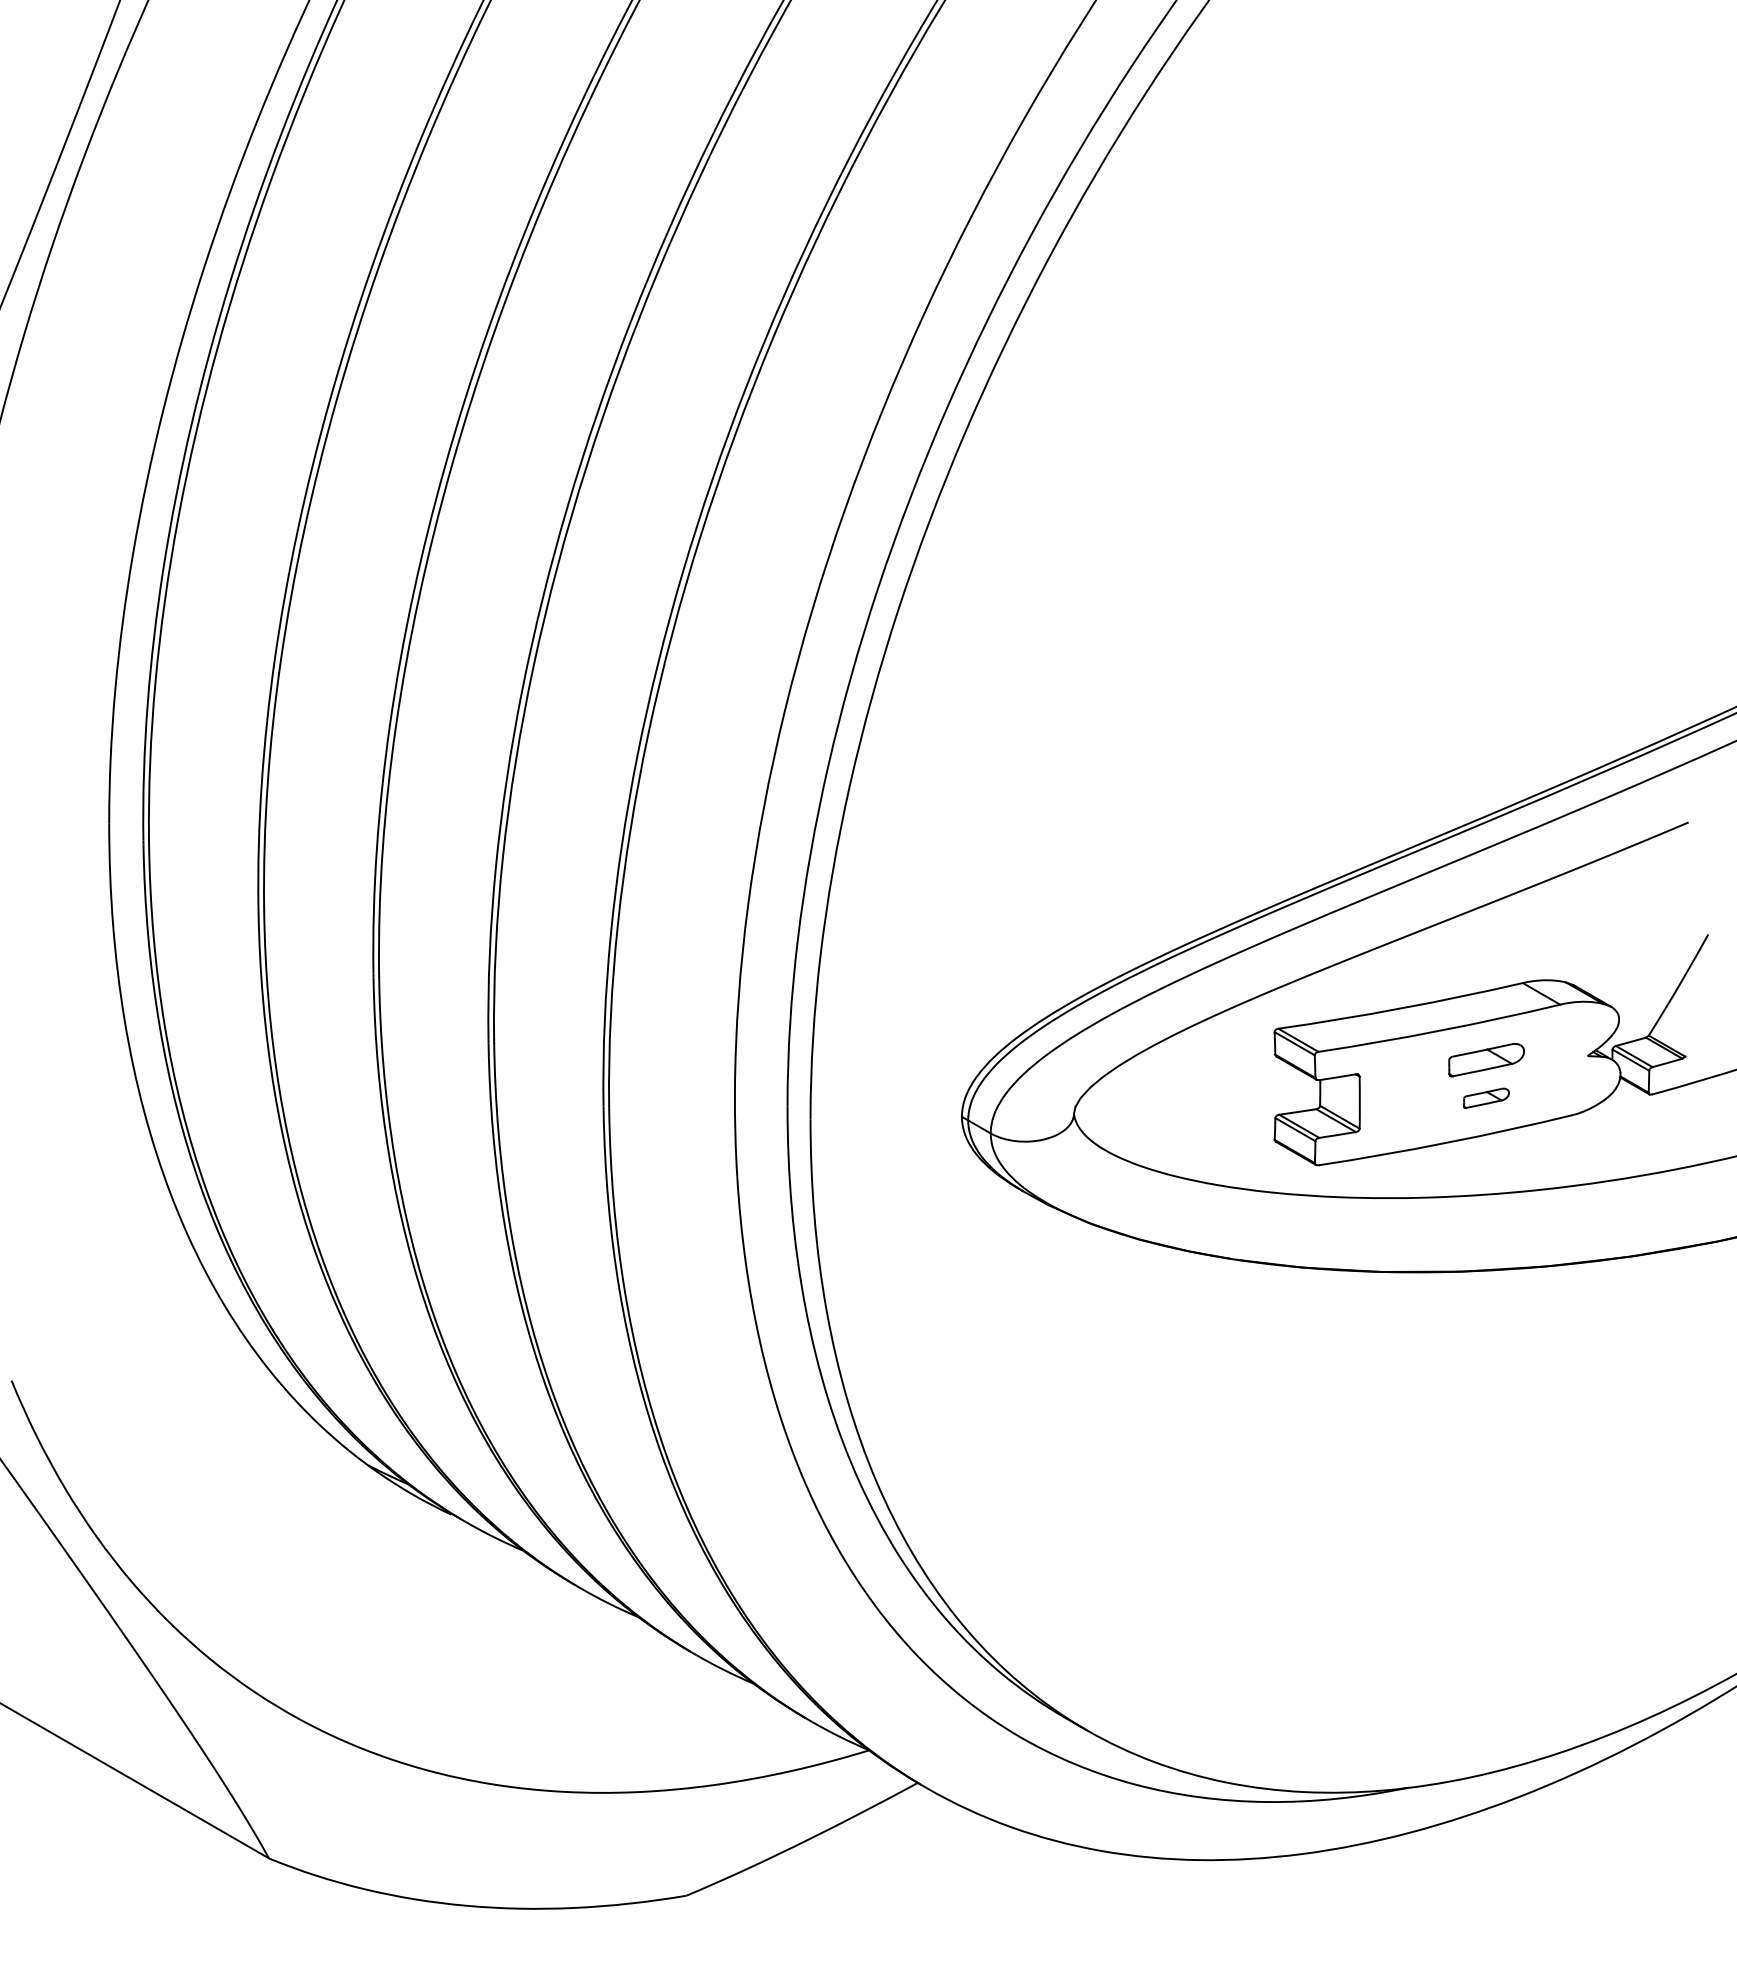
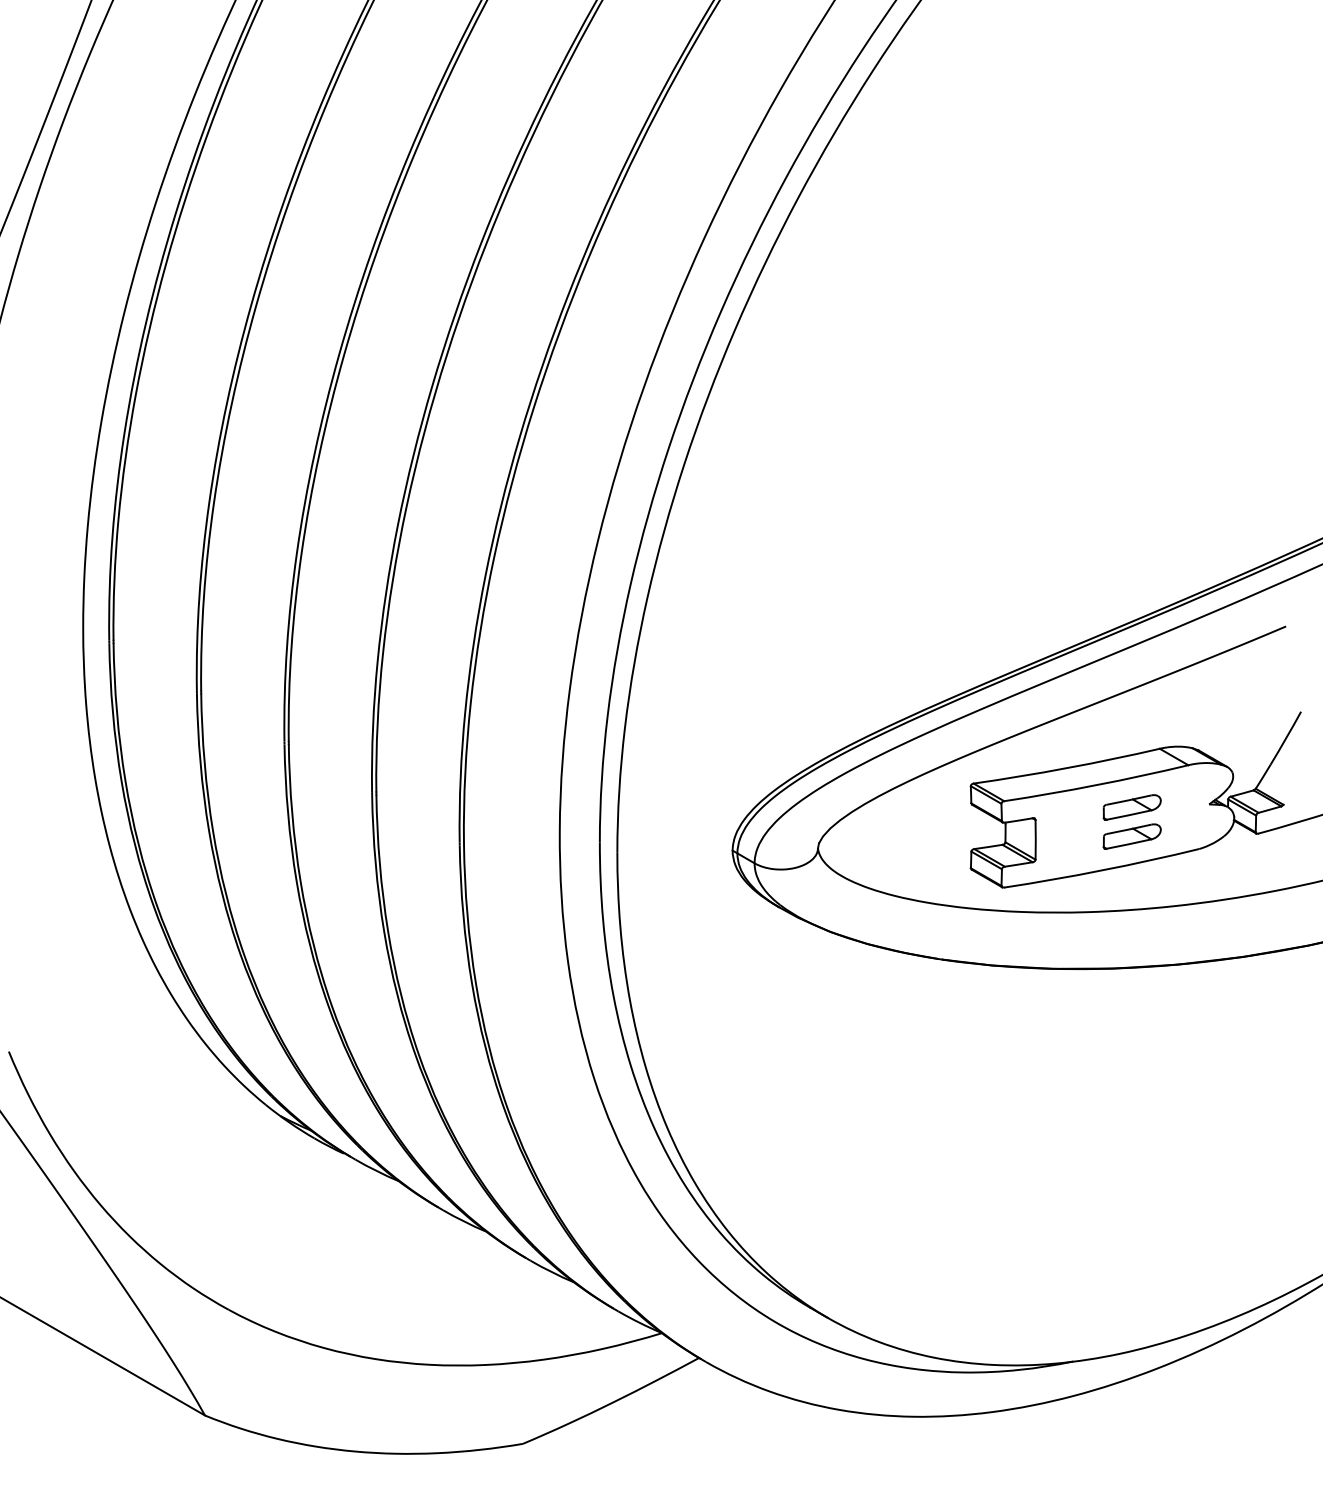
part: (1485, 1098) -> (1131, 836), size x1.67

